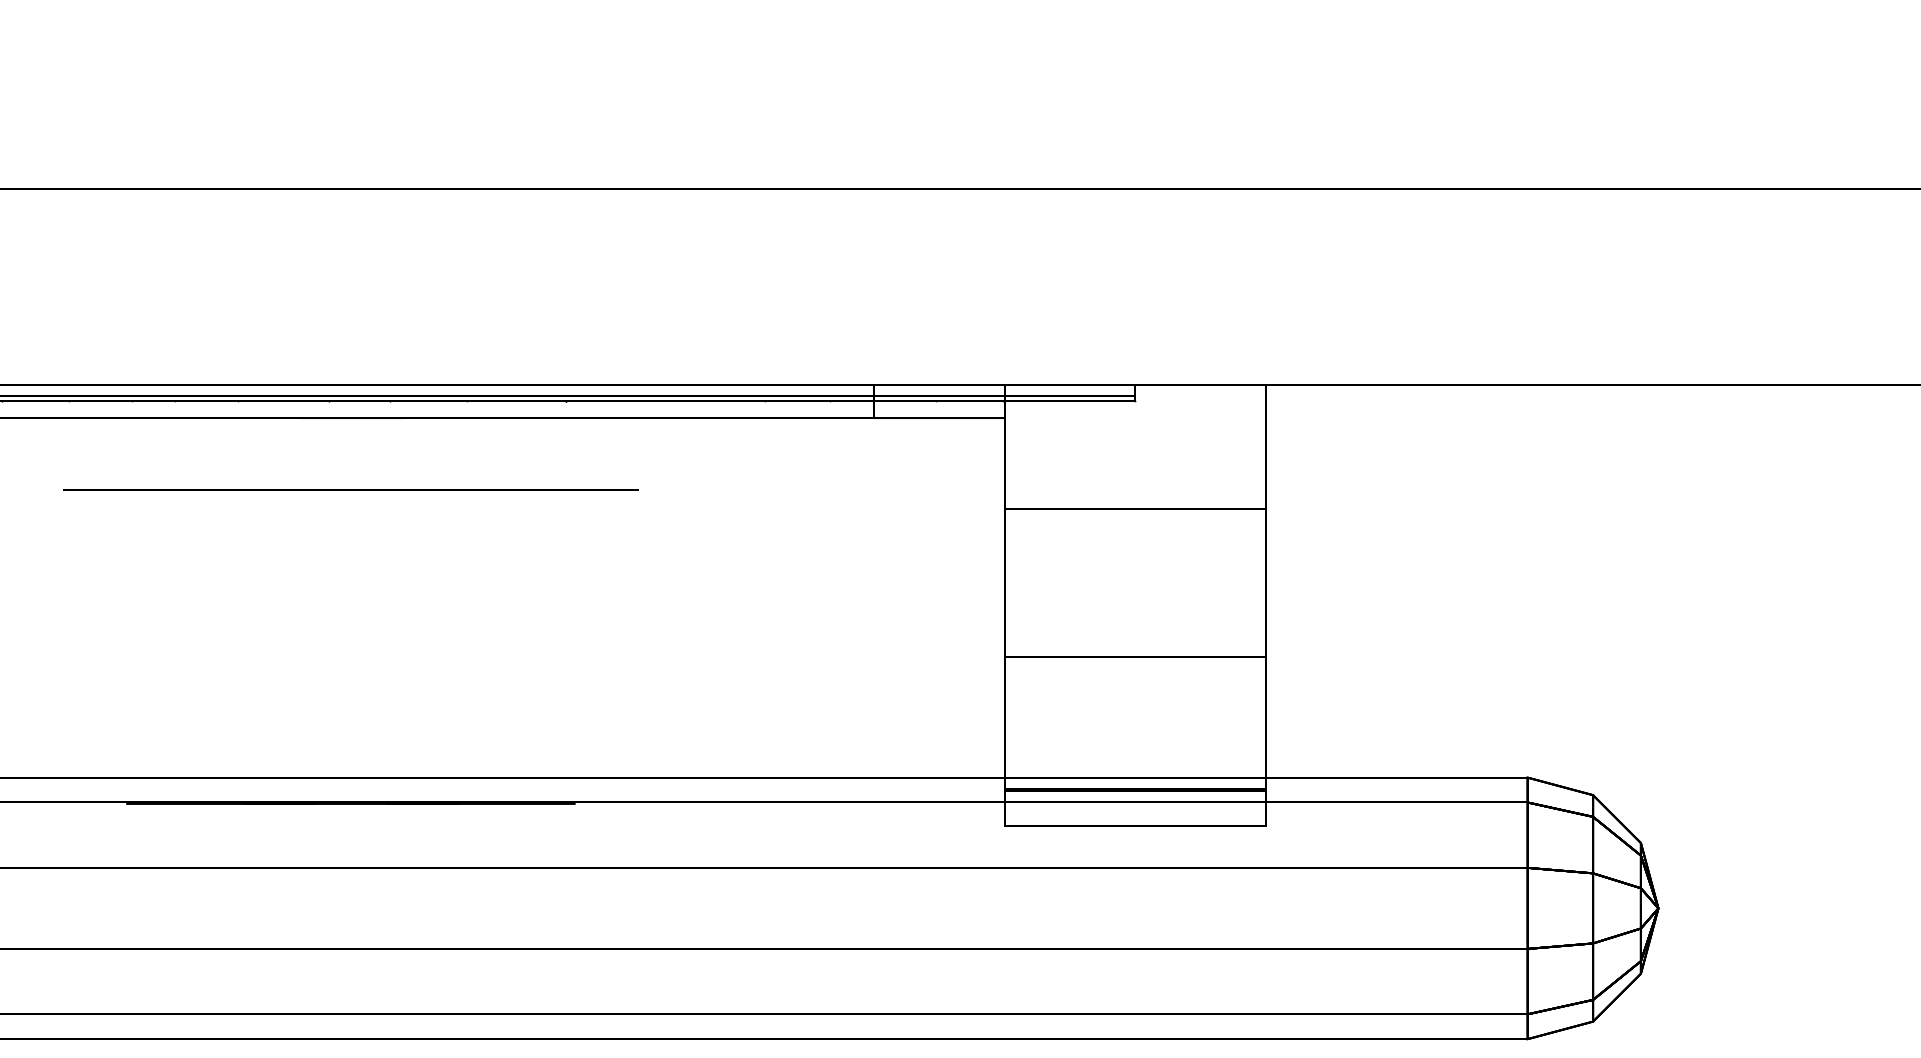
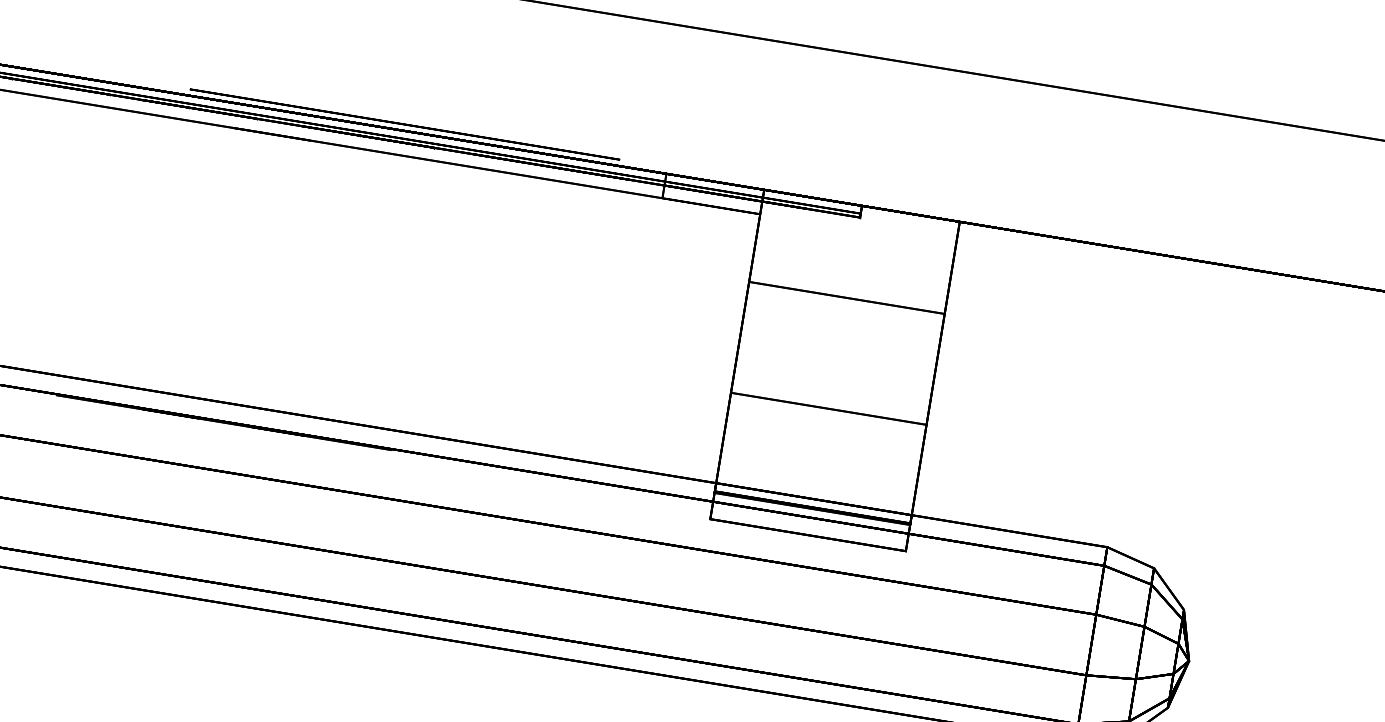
circle: (350, 489) -> (404, 124), moved

